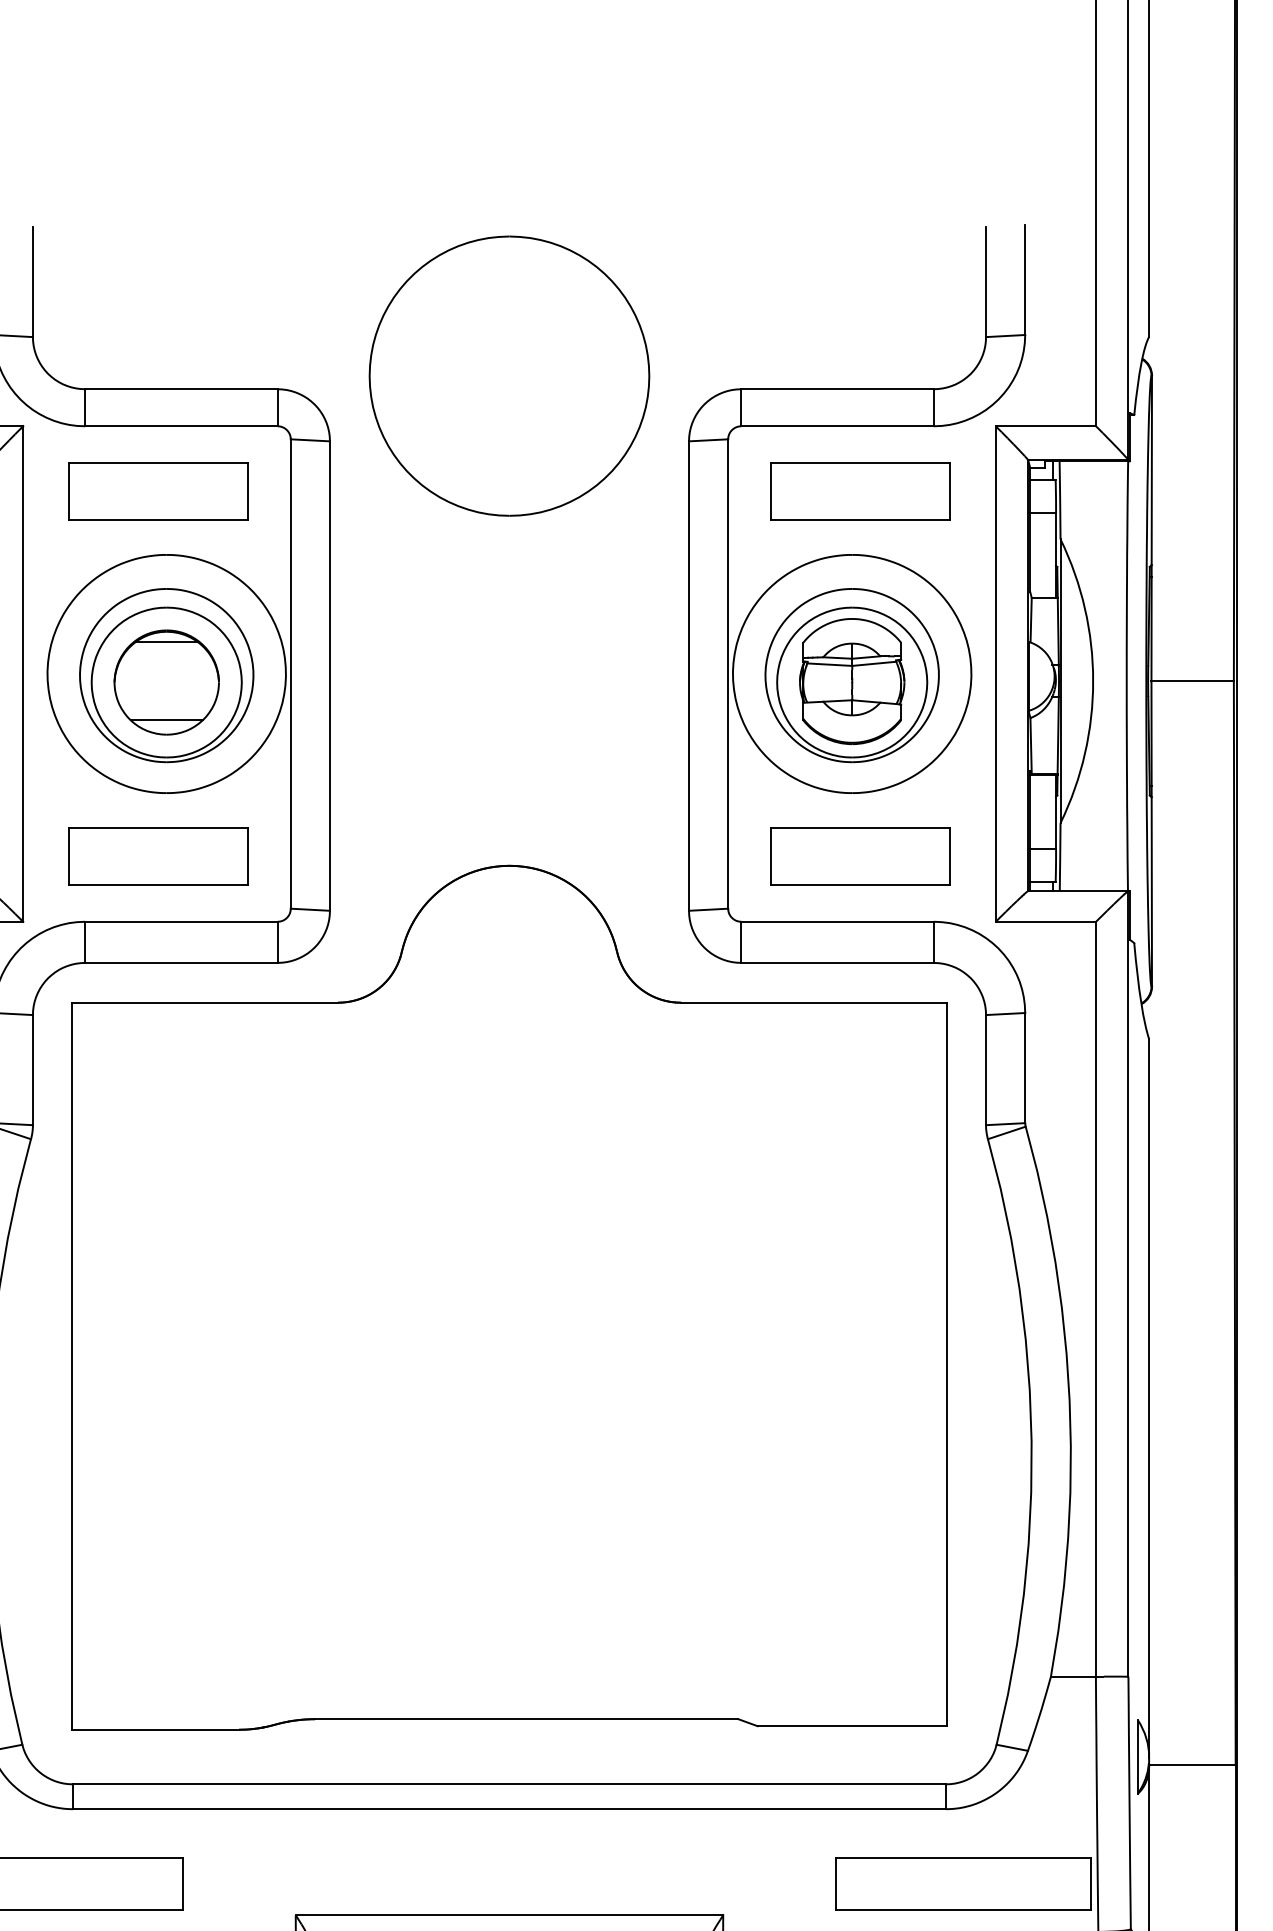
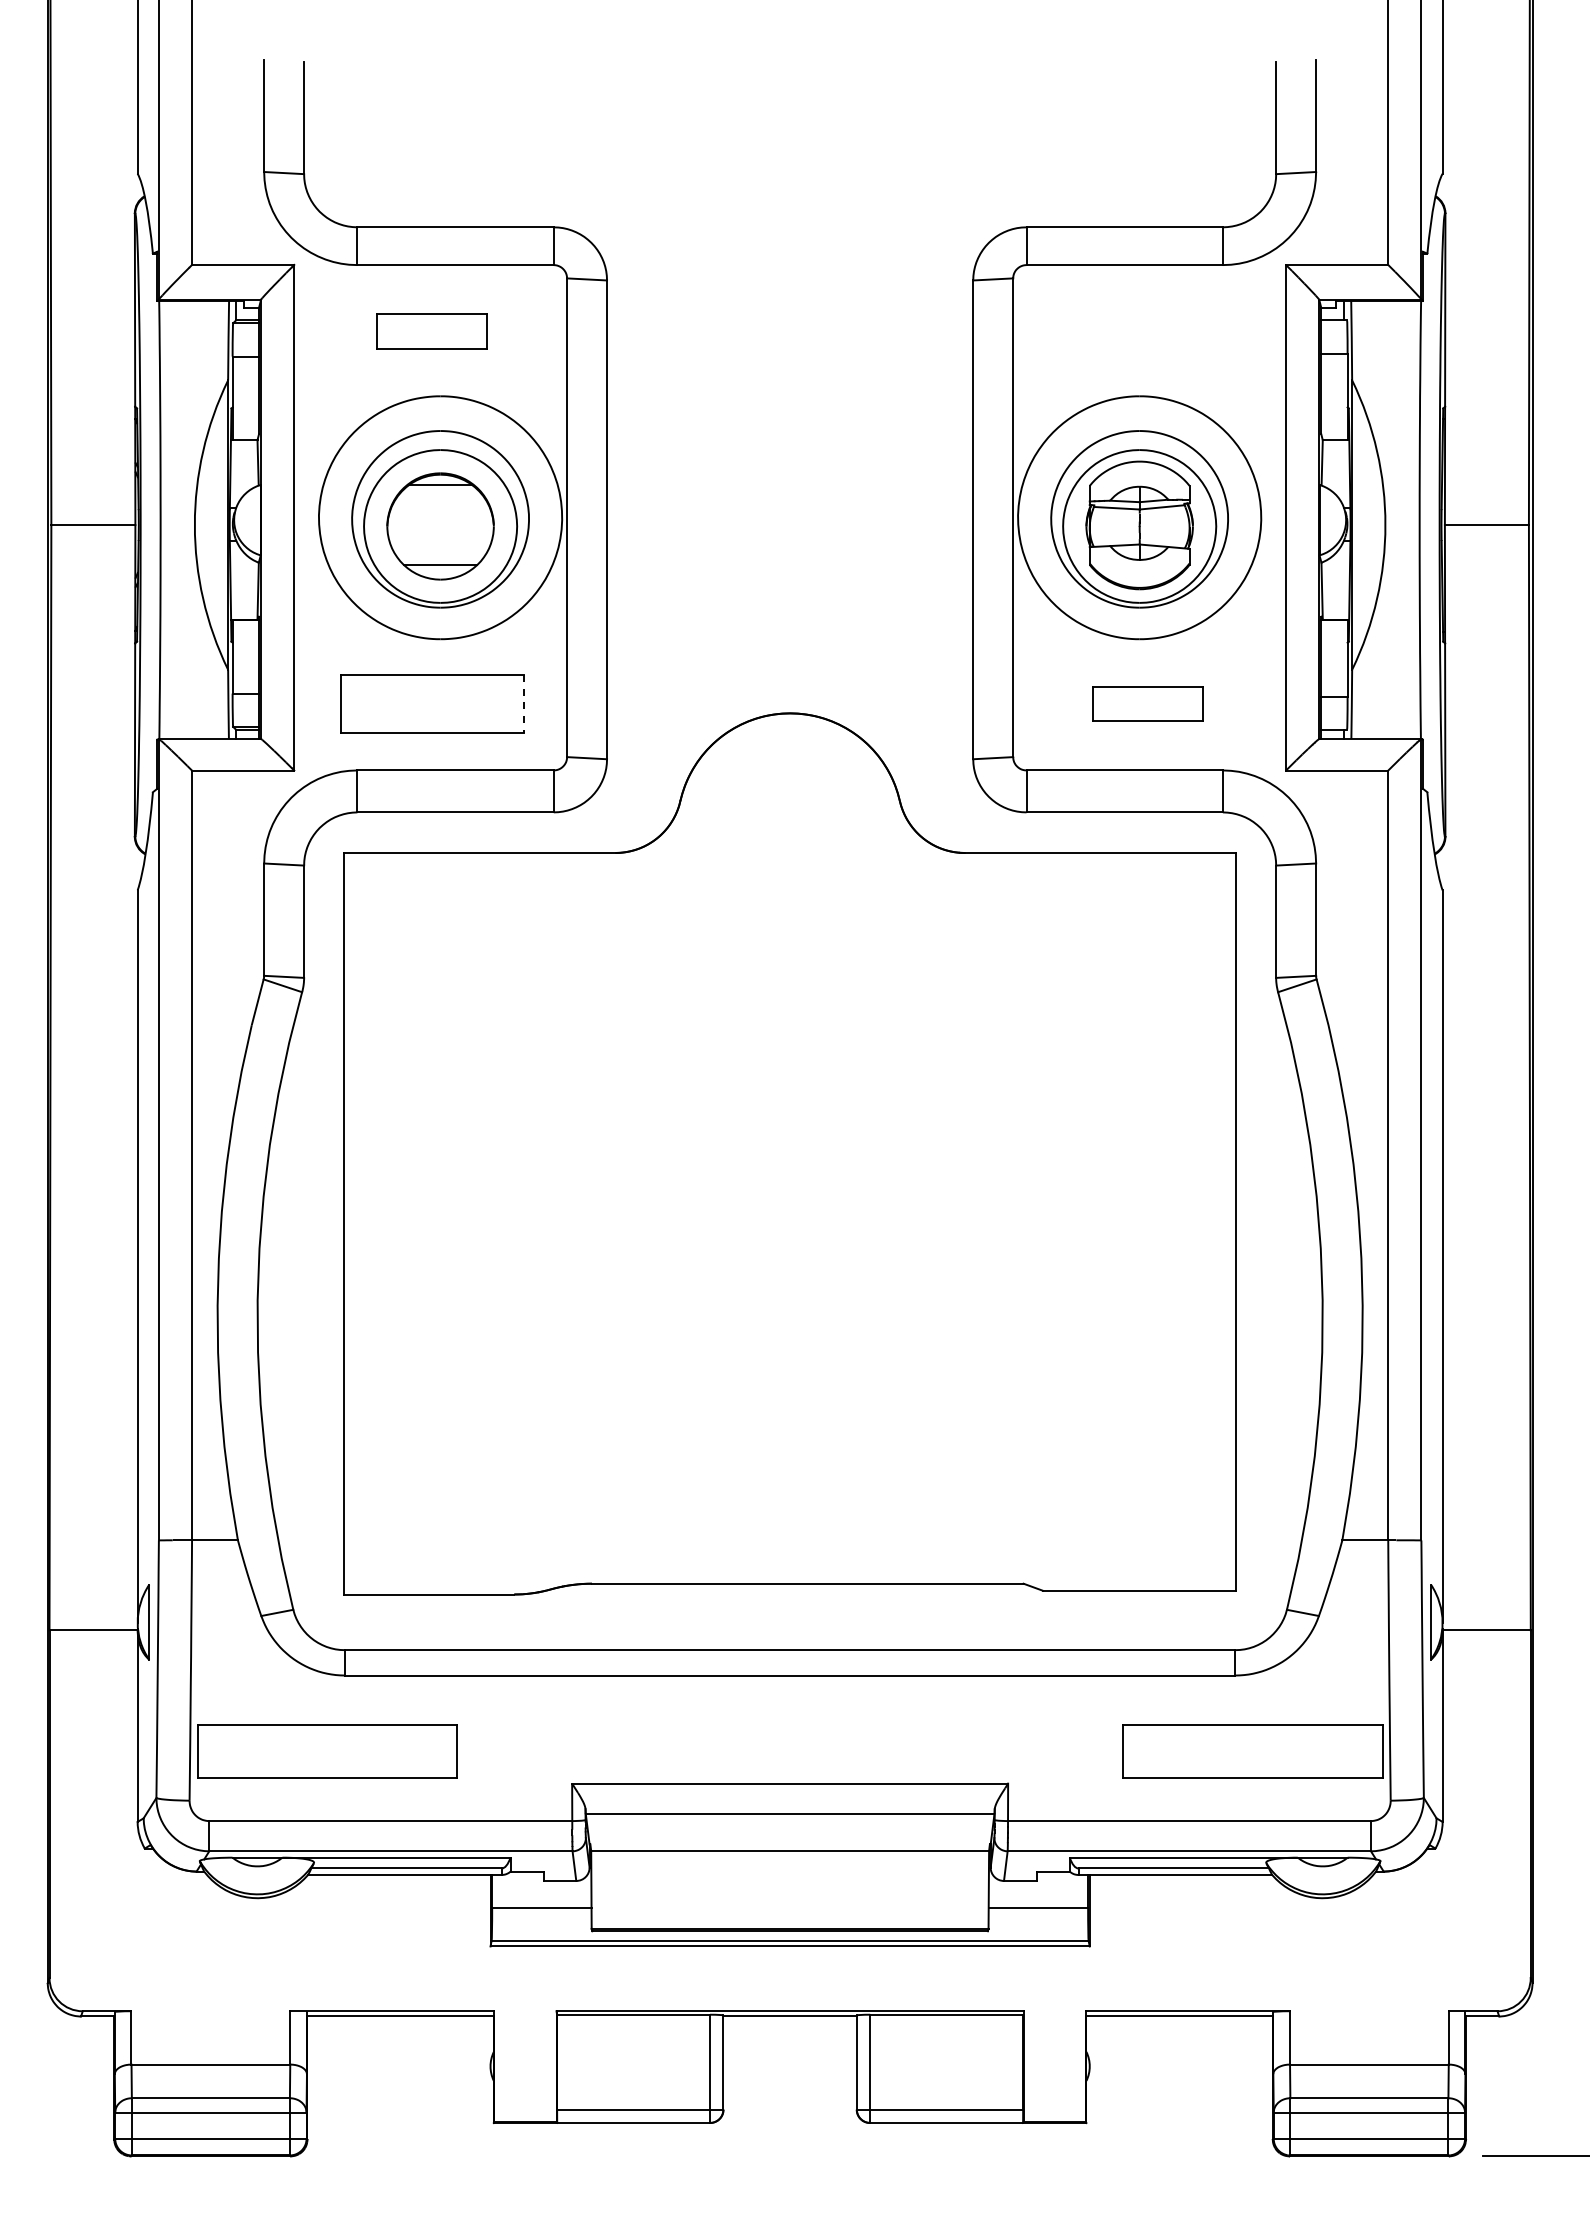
part: (508, 375) -> (789, 213), removed
part: (158, 491) -> (432, 331), size x0.6
part: (859, 491) -> (1147, 331), removed
line: (248, 856) -> (523, 703), solid -> dashed
part: (859, 856) -> (1147, 703), size x0.6

